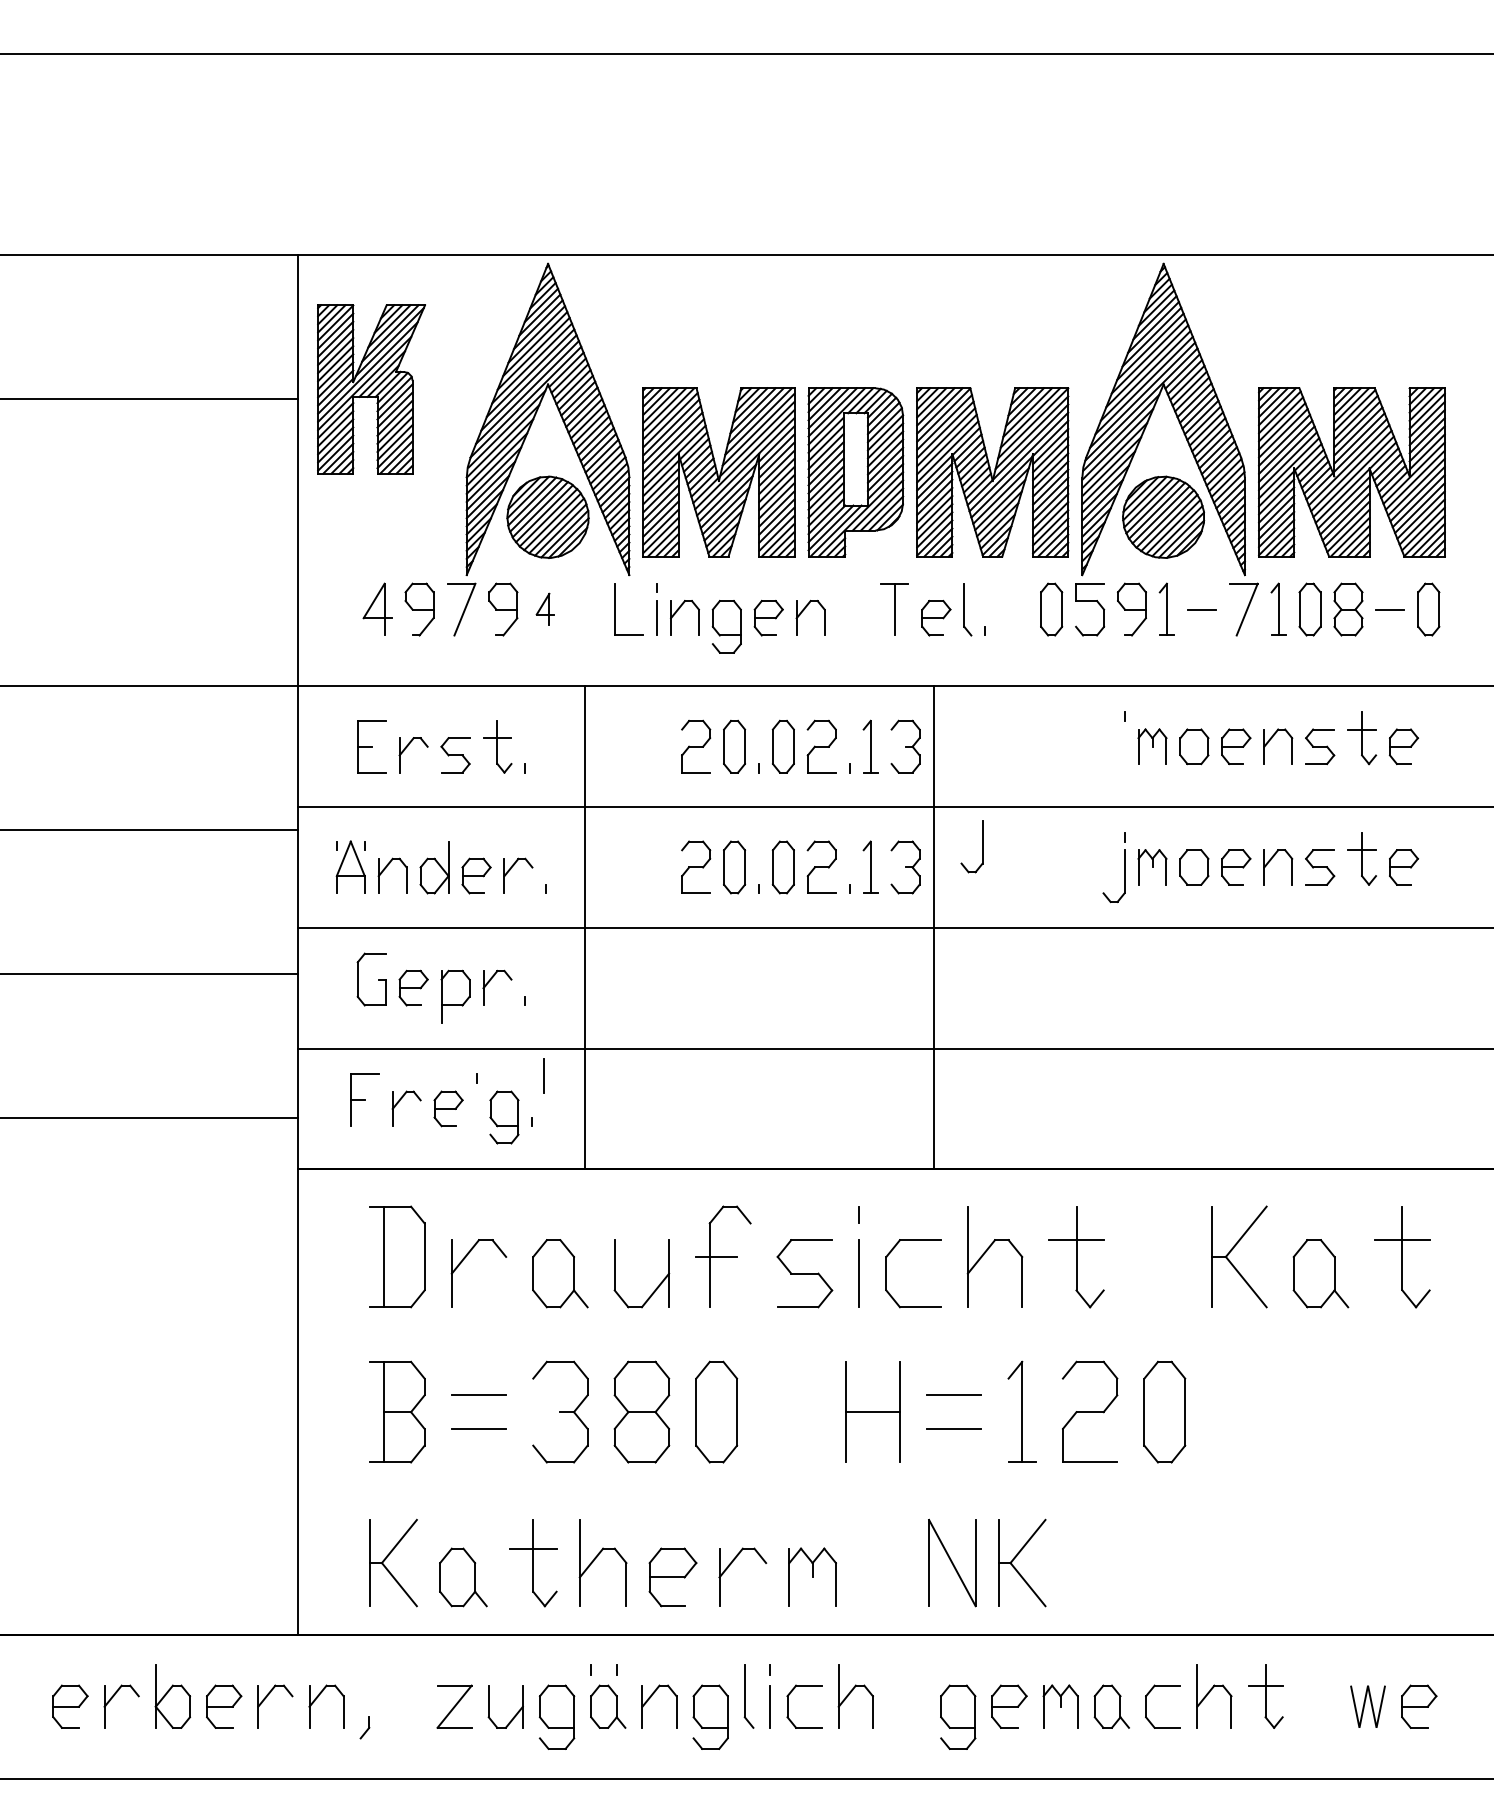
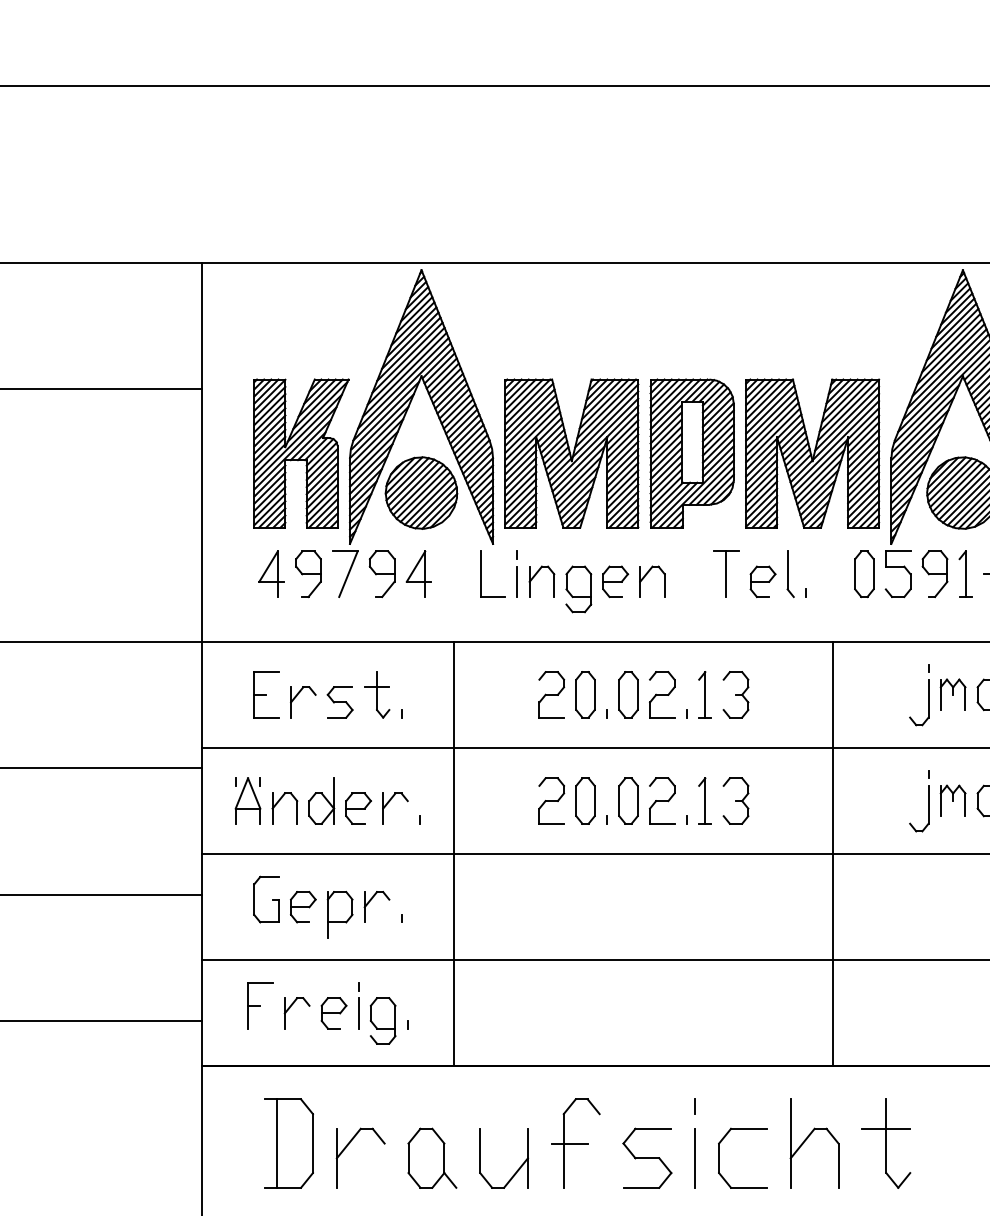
part: (371, 389) -> (301, 453), moved
part: (544, 608) -> (418, 573), size x1.67
part: (982, 846) -> (928, 702), moved
line: (934, 927) -> (833, 853), moved
line: (543, 1075) -> (358, 1013), moved

